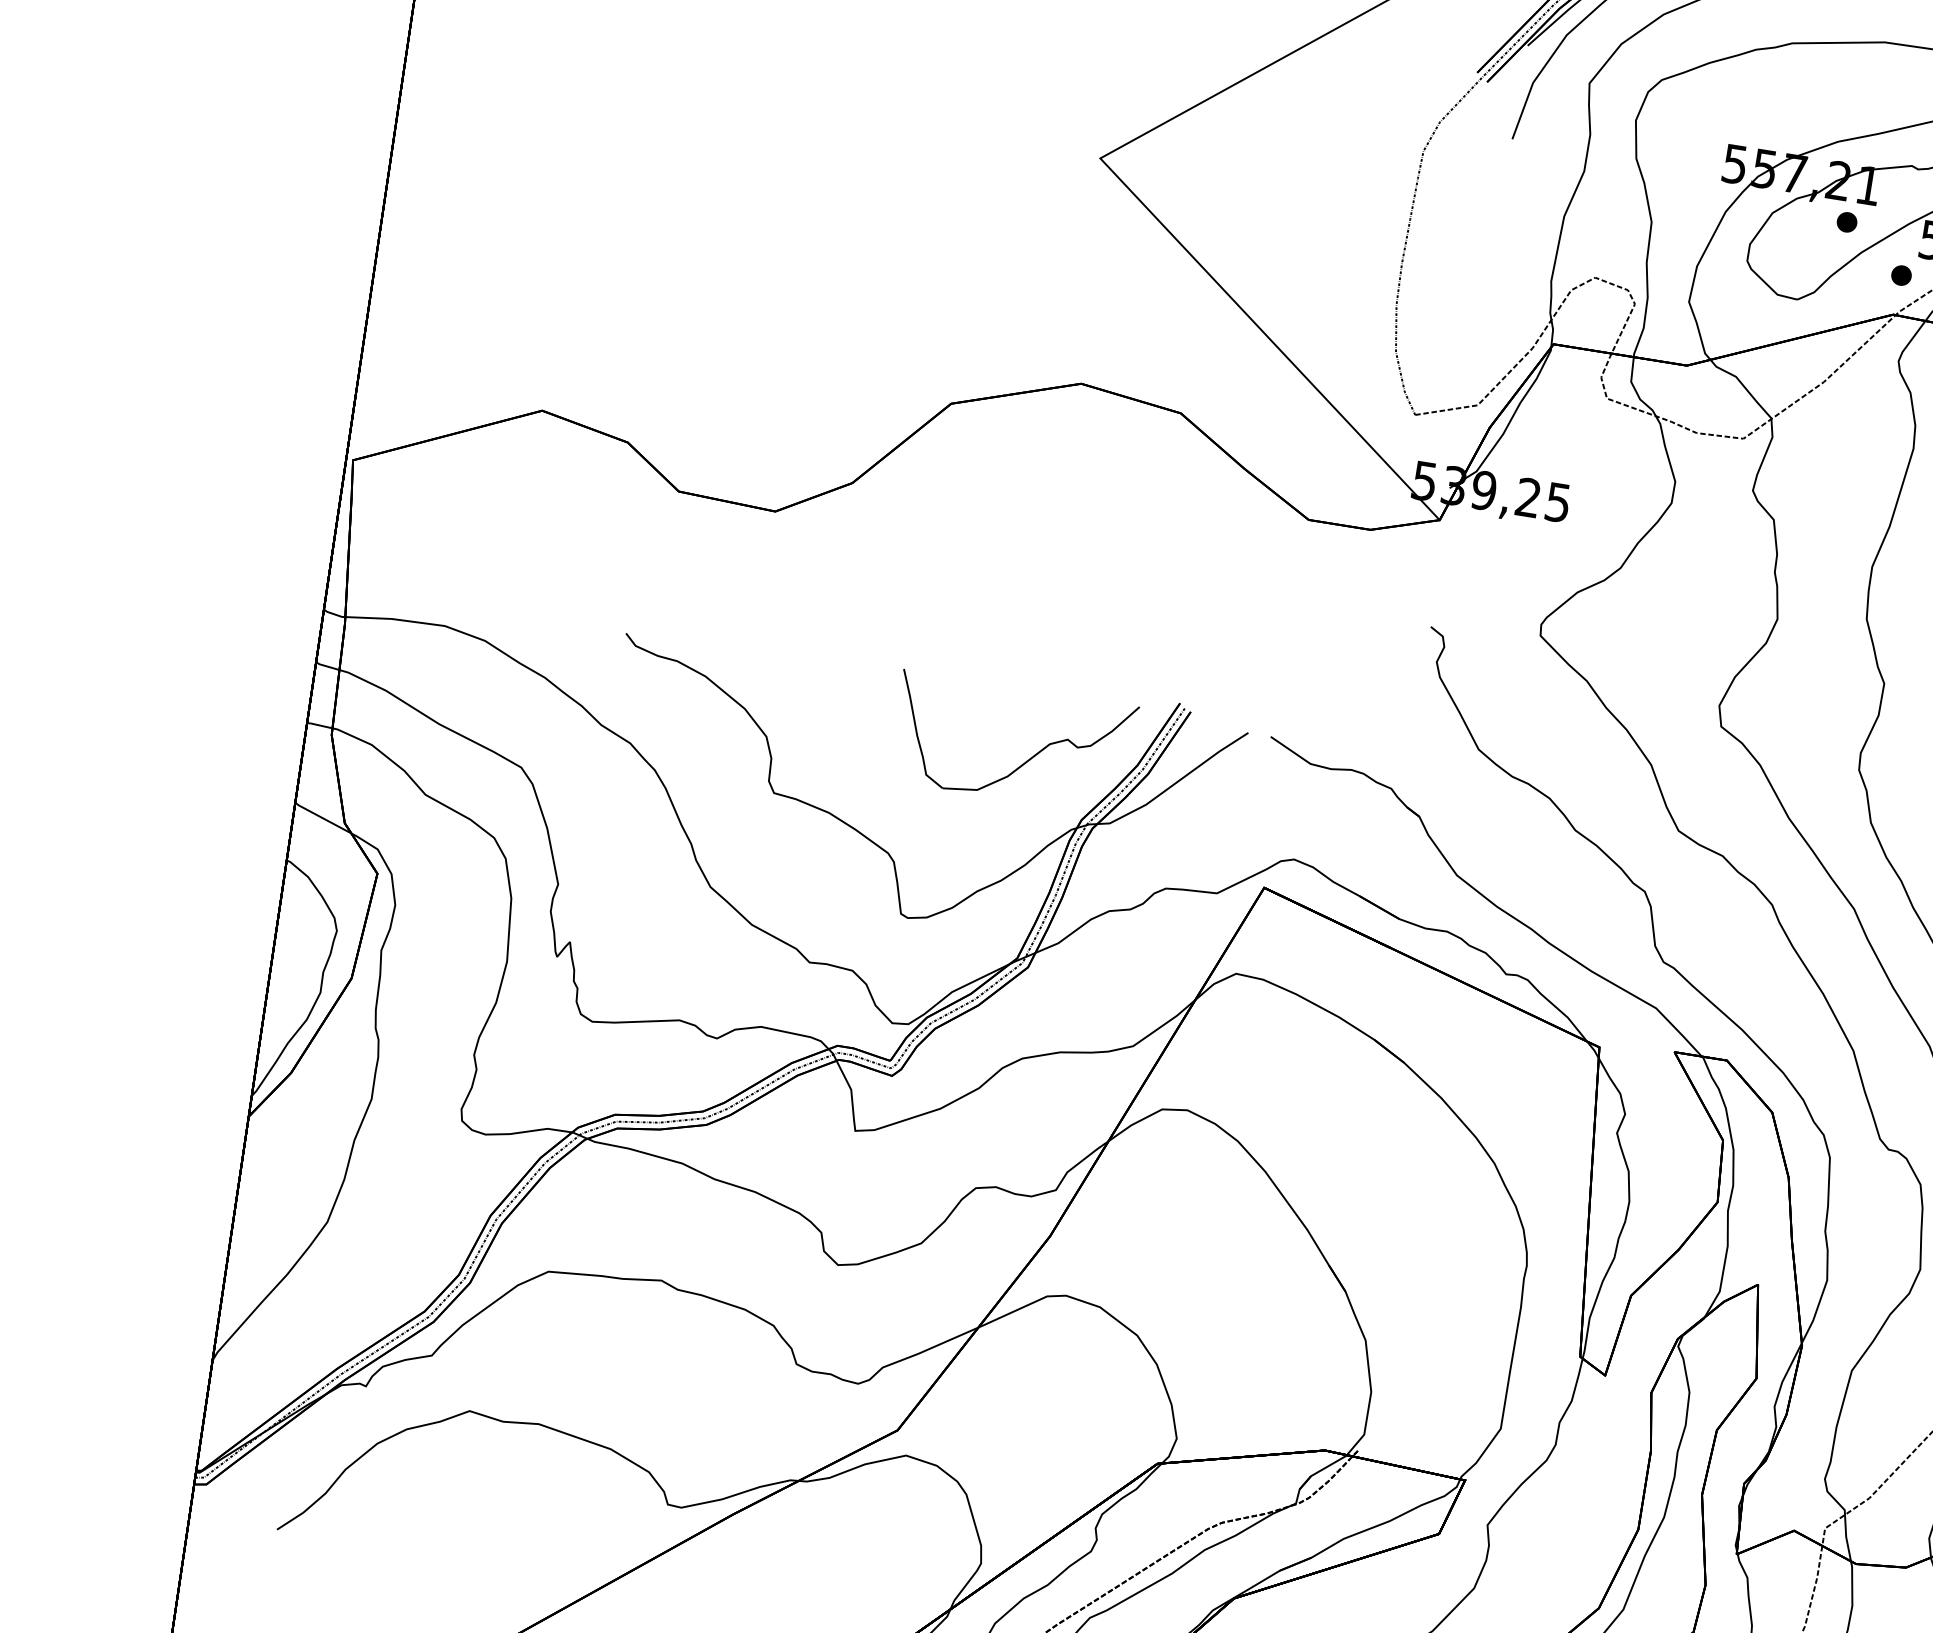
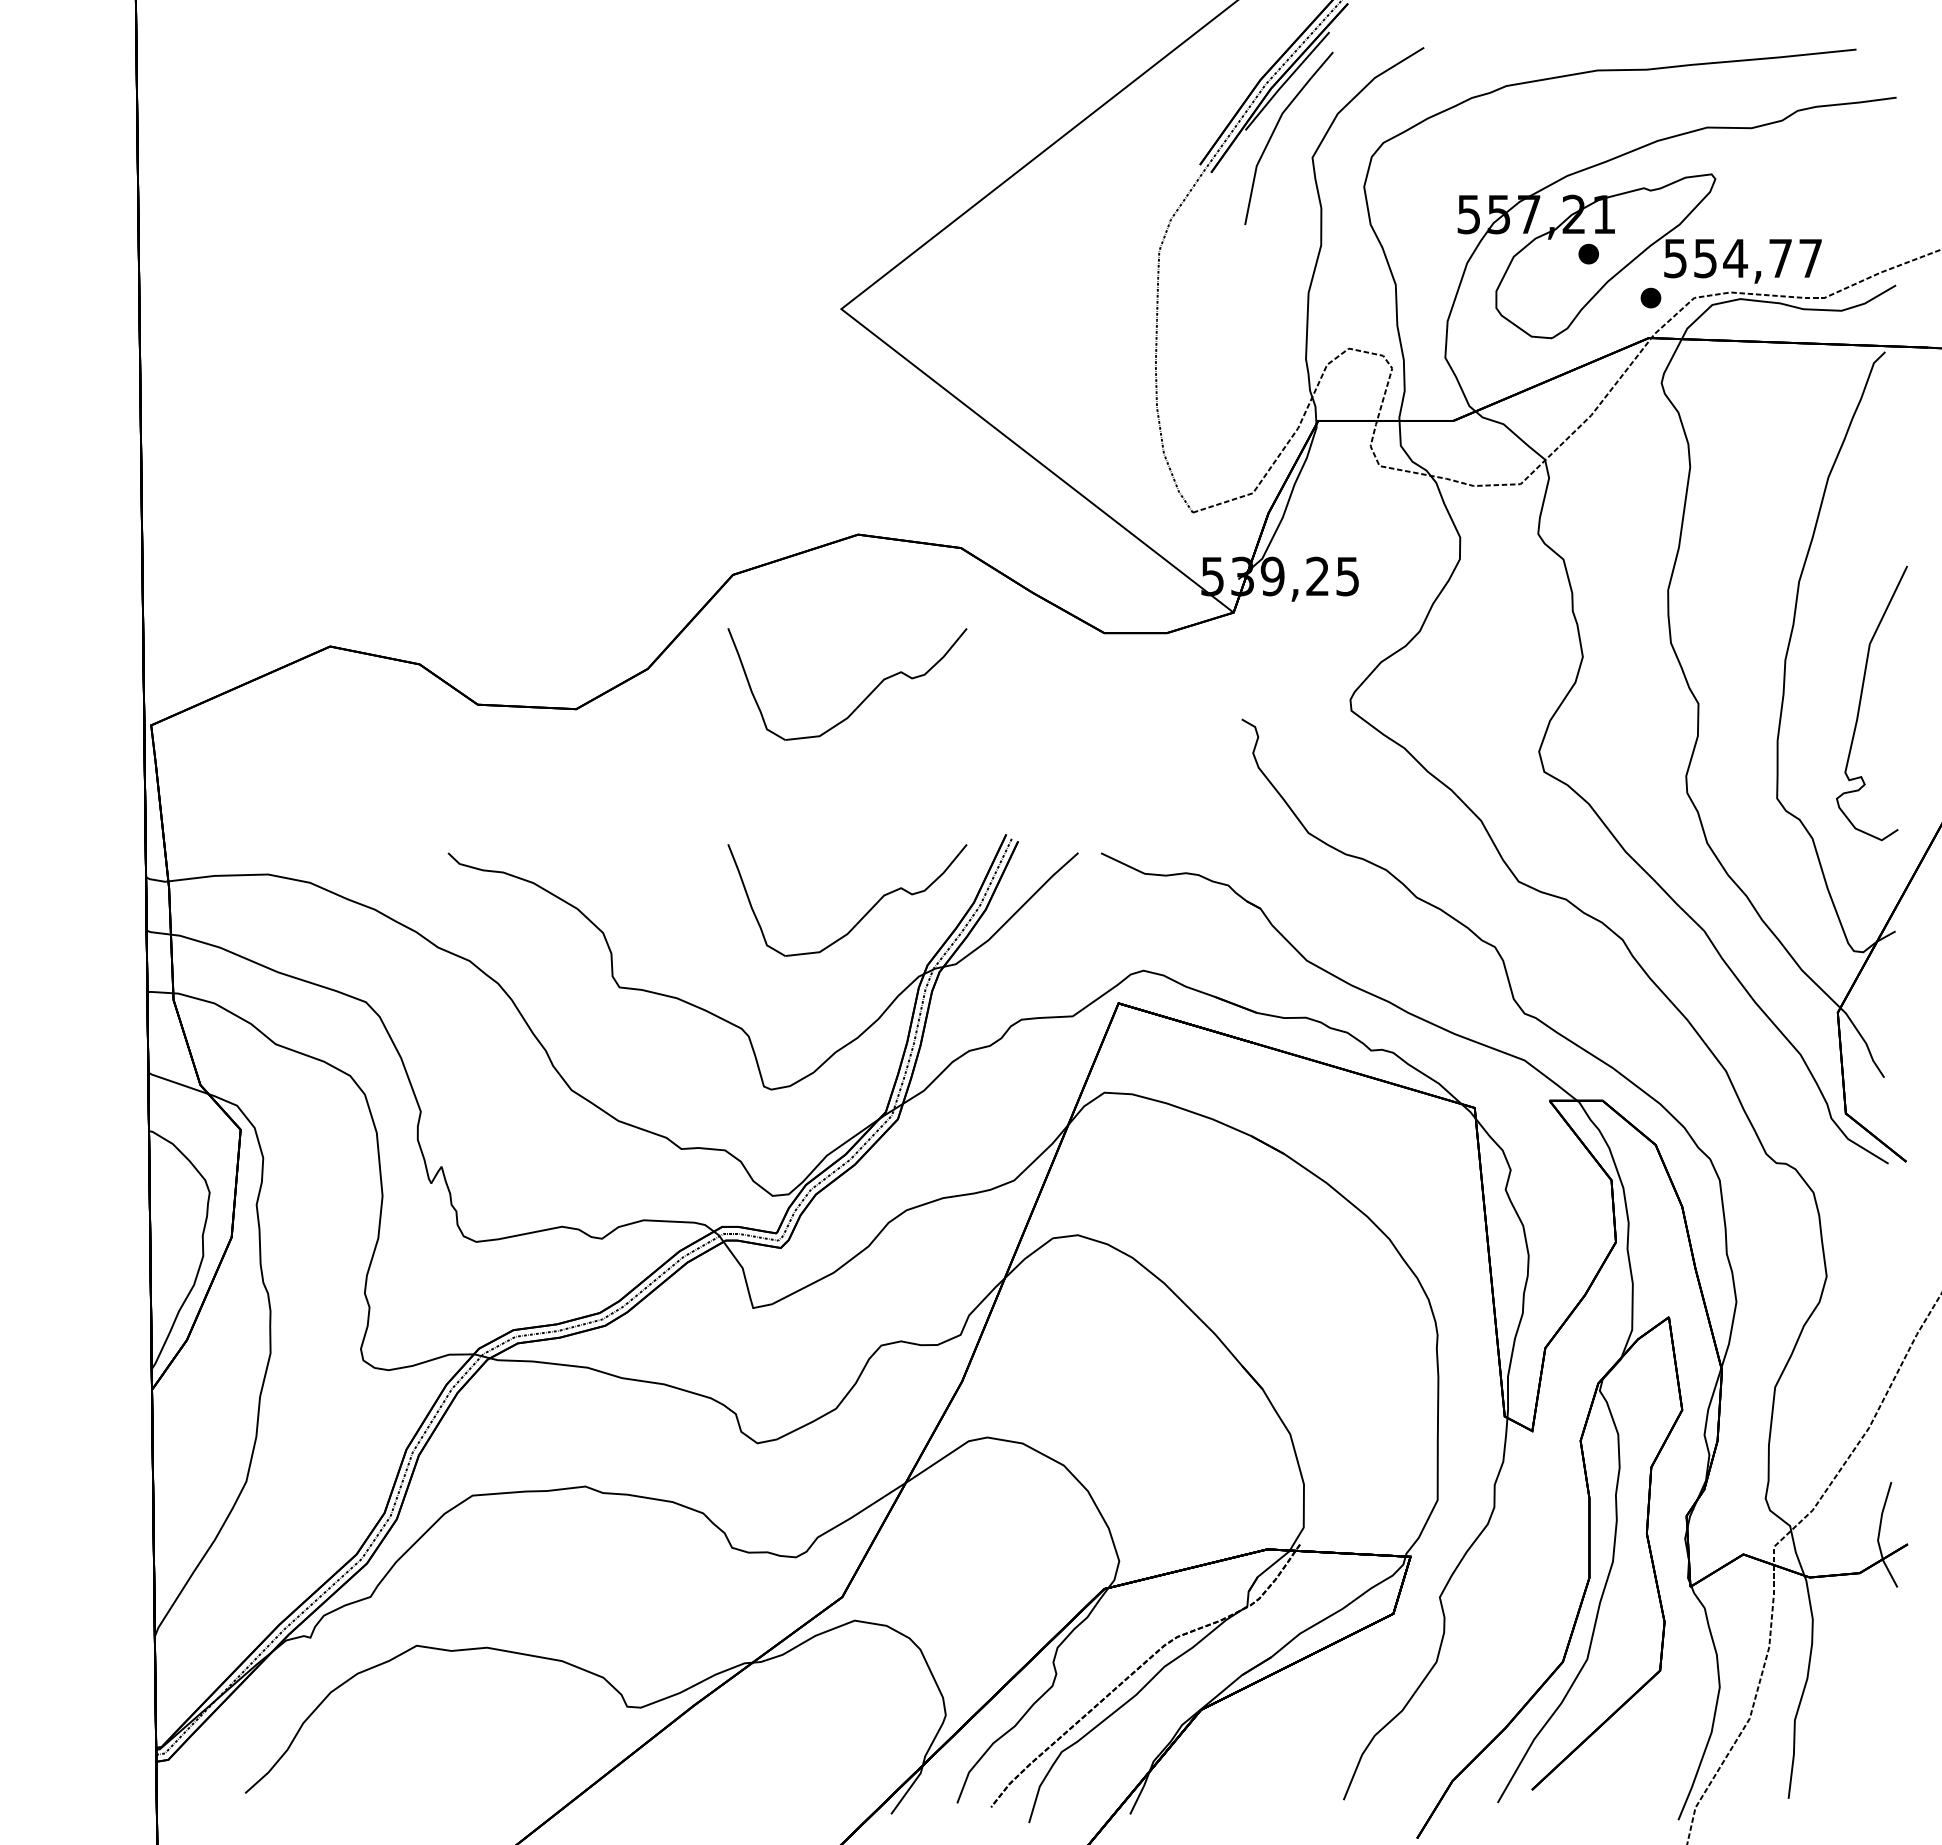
part: (1060, 547) -> (863, 699), added

